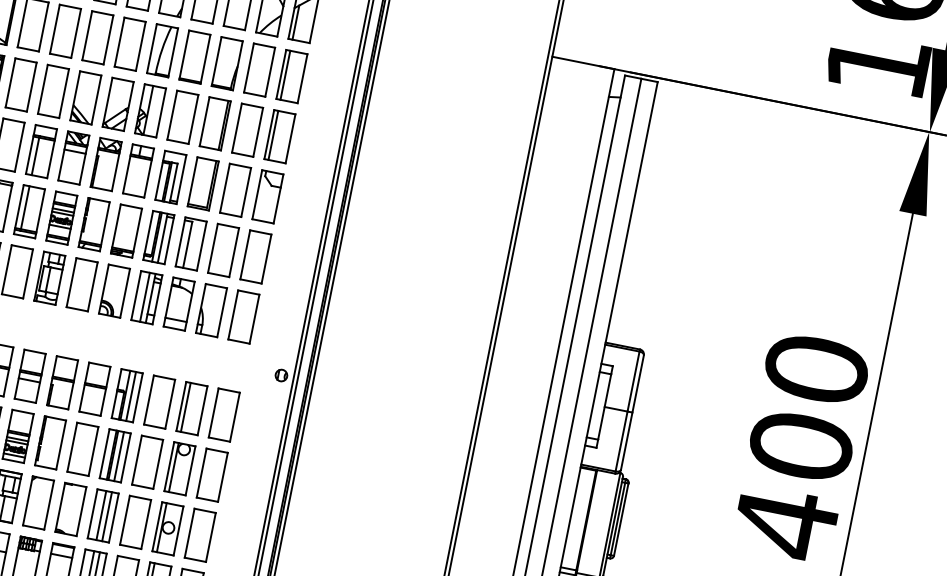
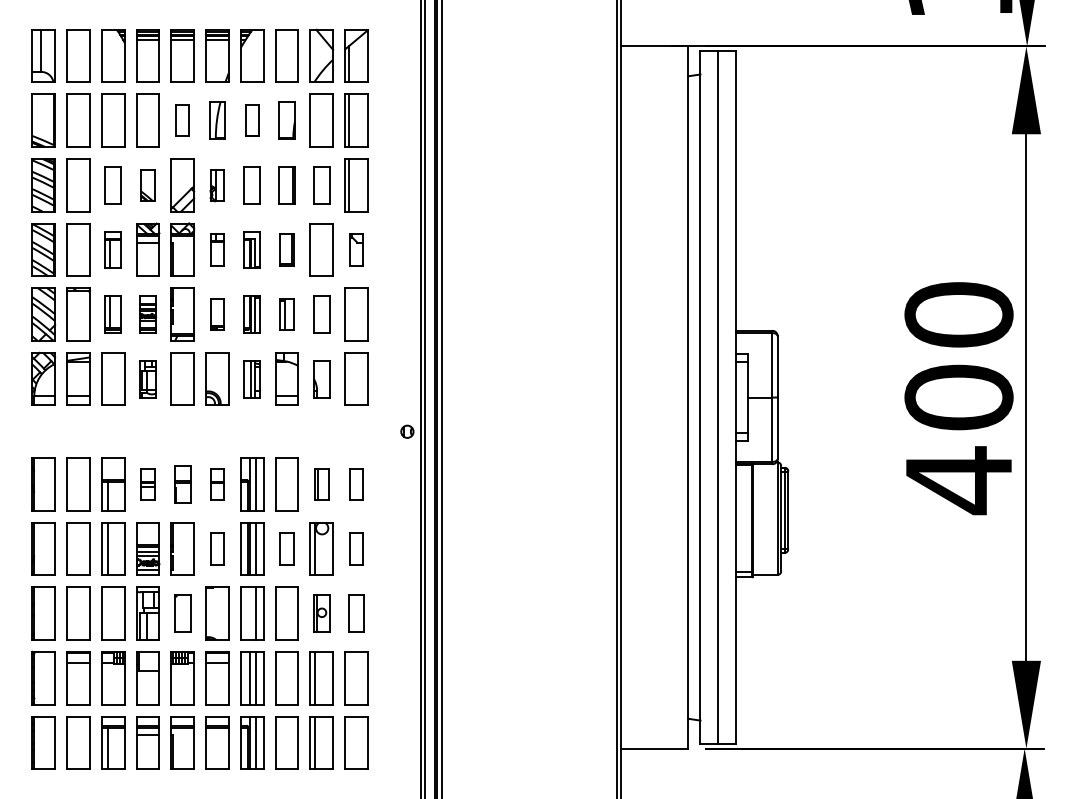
part: (130, 44) -> (182, 120), size x0.6
part: (162, 50) -> (217, 120), size x0.7
part: (195, 57) -> (252, 120), size x0.6
part: (227, 63) -> (287, 120), size x0.7
part: (53, 91) -> (113, 185), size x0.7
part: (85, 97) -> (147, 185), size x0.6
part: (150, 111) -> (217, 185), size x0.6
part: (183, 117) -> (252, 185), size x0.7
part: (214, 123) -> (286, 185), size x0.7
part: (247, 130) -> (321, 185), size x0.7
part: (41, 151) -> (113, 249), size x0.7
part: (138, 170) -> (217, 249), size x0.6
part: (171, 177) -> (252, 249), size x0.7
part: (202, 183) -> (286, 249), size x0.6
part: (267, 196) -> (356, 249), size x0.6
part: (29, 211) -> (113, 314), size x0.7
part: (62, 218) -> (148, 314), size x0.7
part: (126, 231) -> (217, 314), size x0.6
part: (159, 237) -> (252, 314), size x0.7
part: (190, 243) -> (286, 314), size x0.6
part: (223, 250) -> (321, 314), size x0.7
part: (49, 277) -> (147, 378), size x0.7
part: (147, 297) -> (252, 378), size x0.7
part: (211, 309) -> (321, 378), size x0.7
part: (29, 376) -> (147, 484), size x0.6
part: (62, 382) -> (182, 484), size x0.7
part: (94, 389) -> (217, 484), size x0.6
part: (191, 408) -> (321, 484), size x0.6
part: (224, 415) -> (356, 484), size x0.6
part: (83, 448) -> (217, 548), size x0.6
part: (147, 461) -> (286, 548), size x0.6
part: (212, 474) -> (356, 548), size x0.6
part: (38, 502) -> (182, 613), size x0.7
line: (101, 515) -> (250, 613), removed
part: (167, 528) -> (321, 613), size x0.7
part: (200, 535) -> (356, 613), size x0.7

